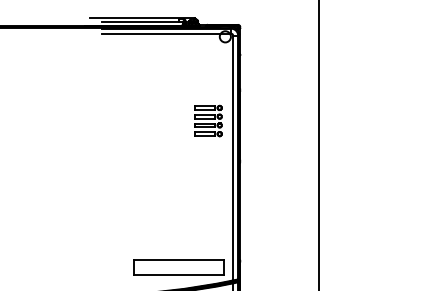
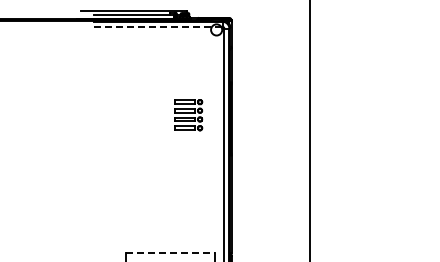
line: (167, 33) -> (158, 26), solid -> dashed
part: (208, 120) -> (188, 114), moved
line: (178, 259) -> (169, 252), solid -> dashed

